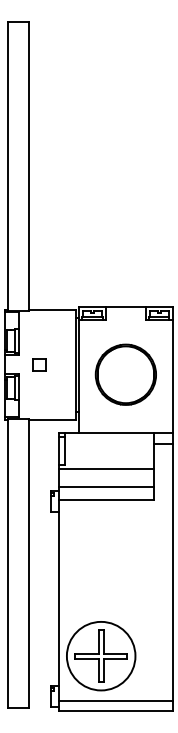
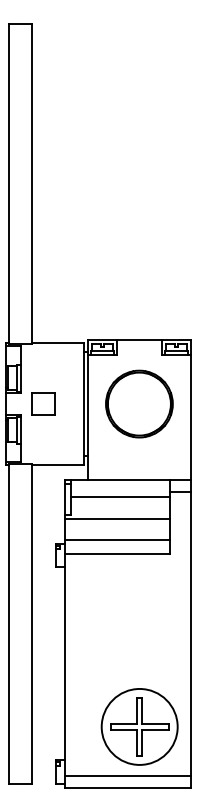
part: (39, 364) -> (43, 403), size x1.67
part: (125, 374) -> (138, 403), moved
line: (108, 448) -> (120, 496), added
part: (101, 656) -> (140, 727), moved

